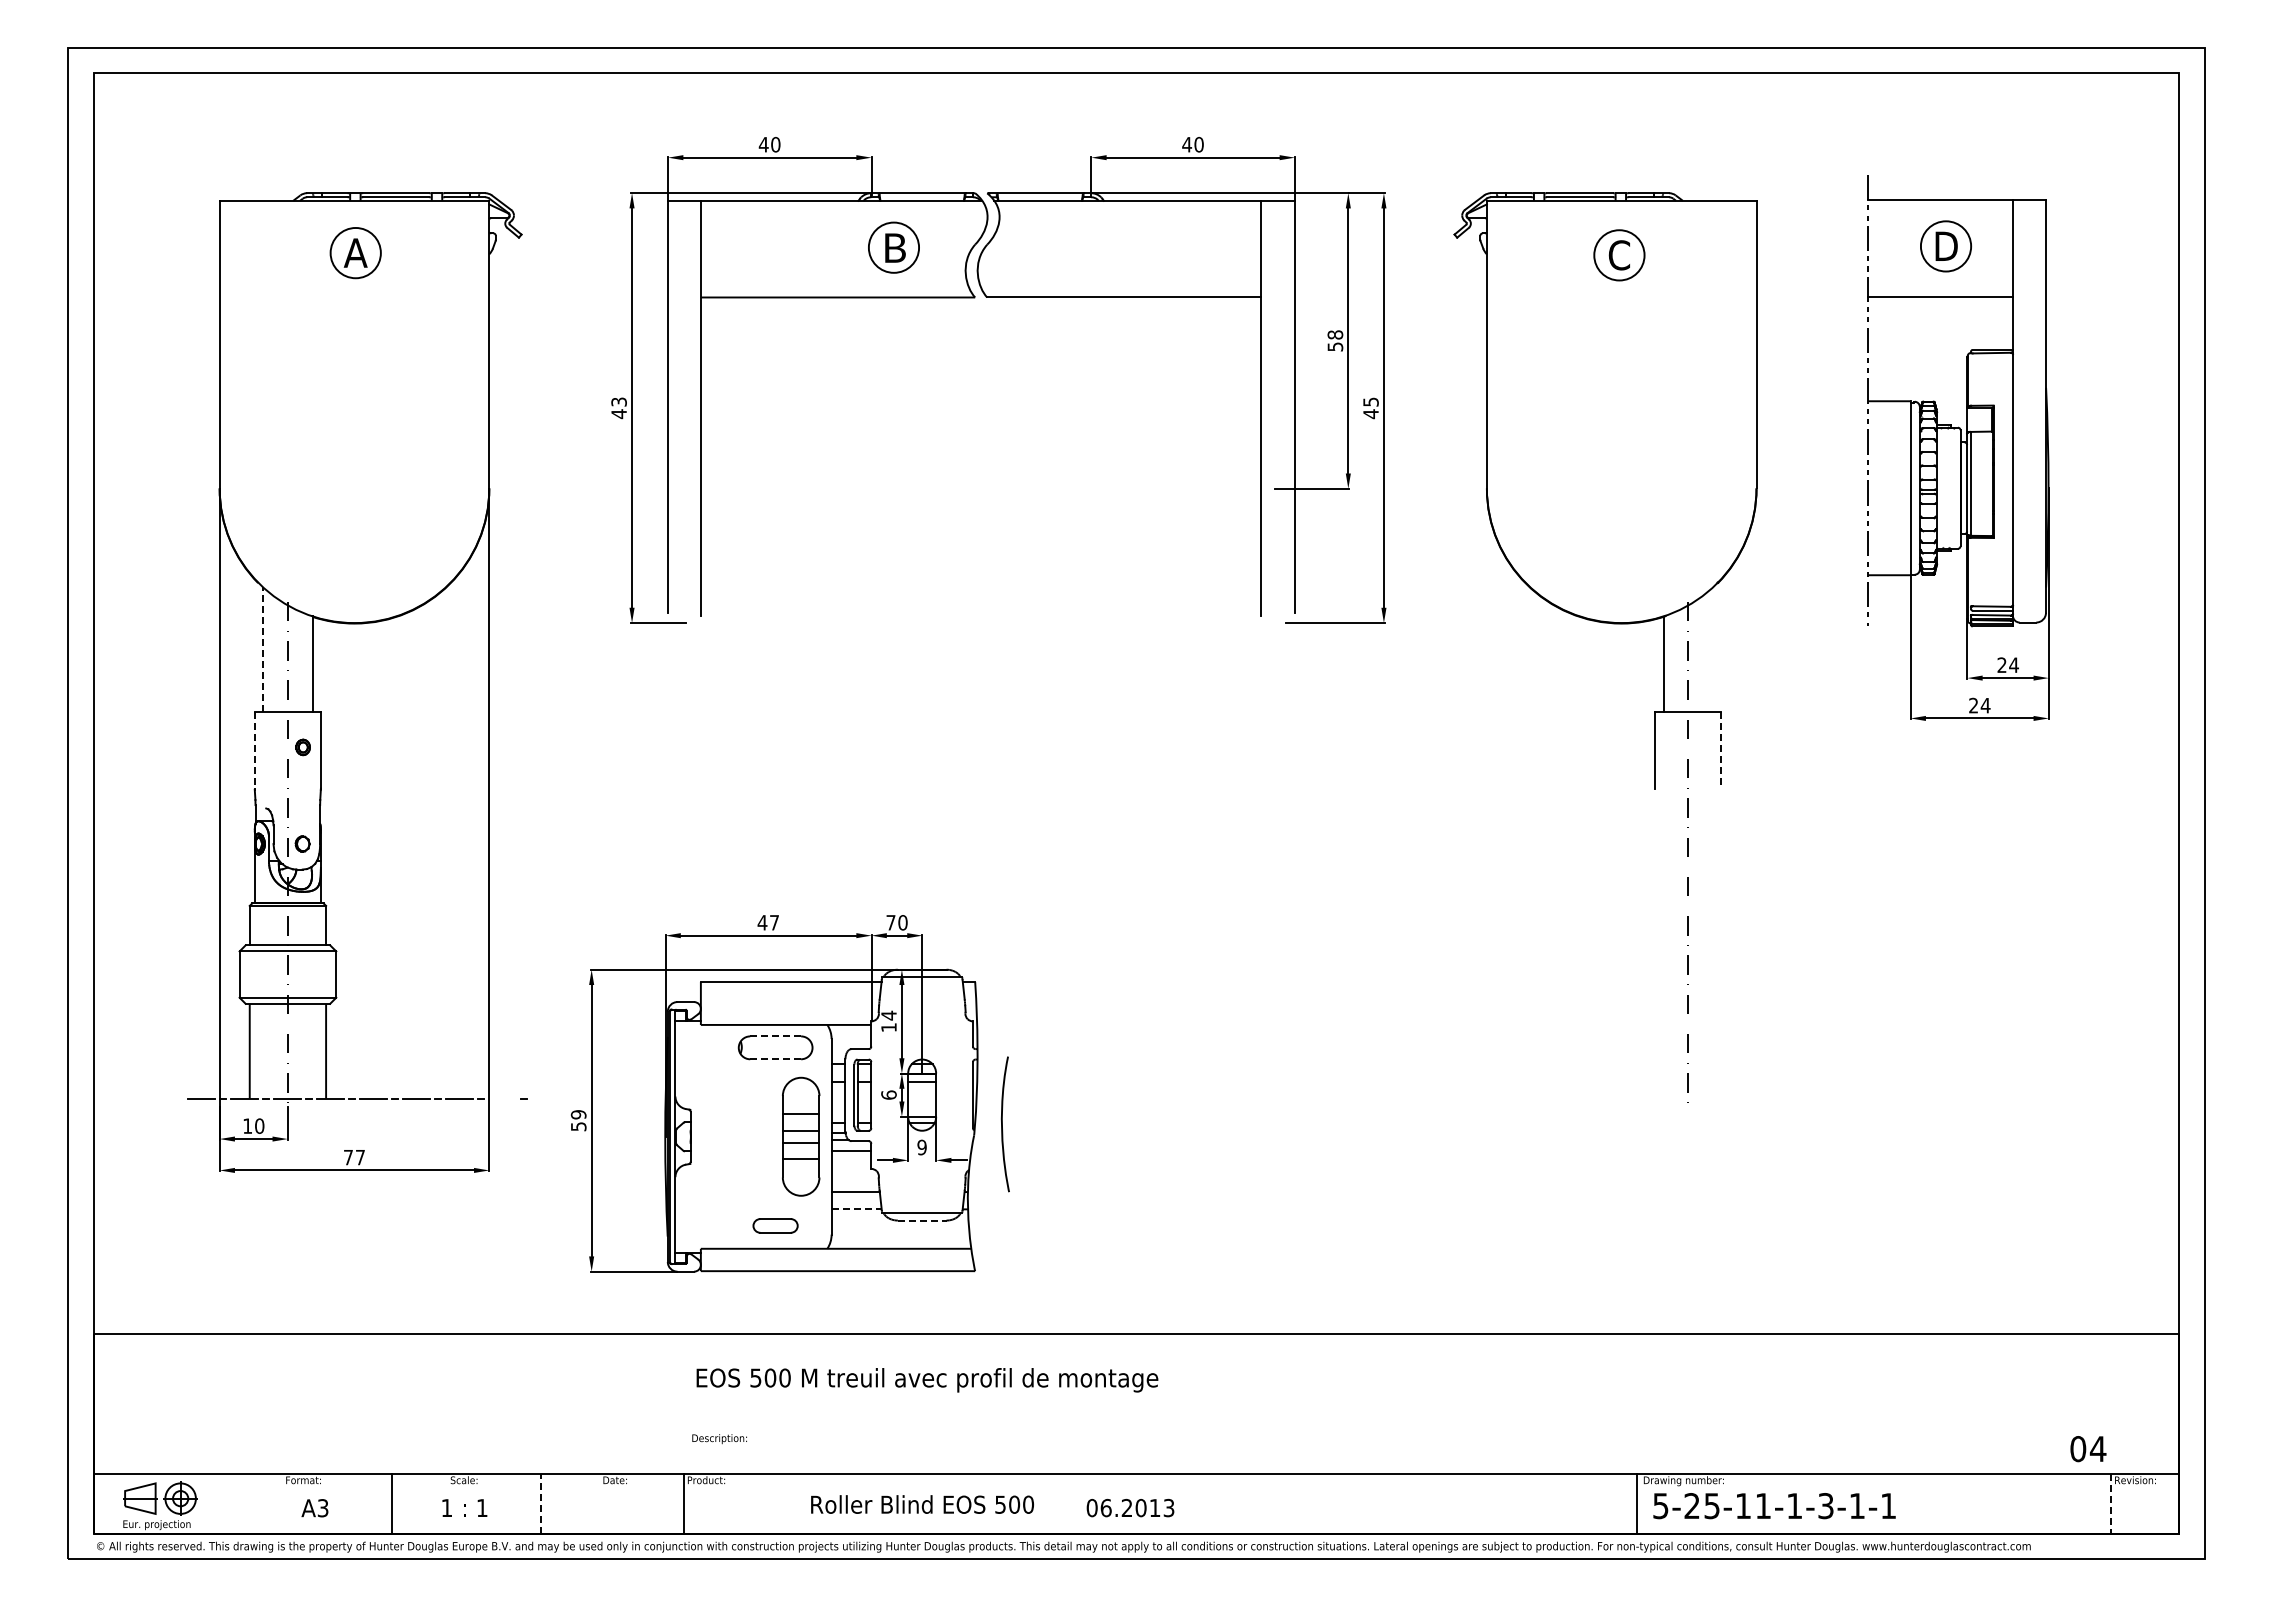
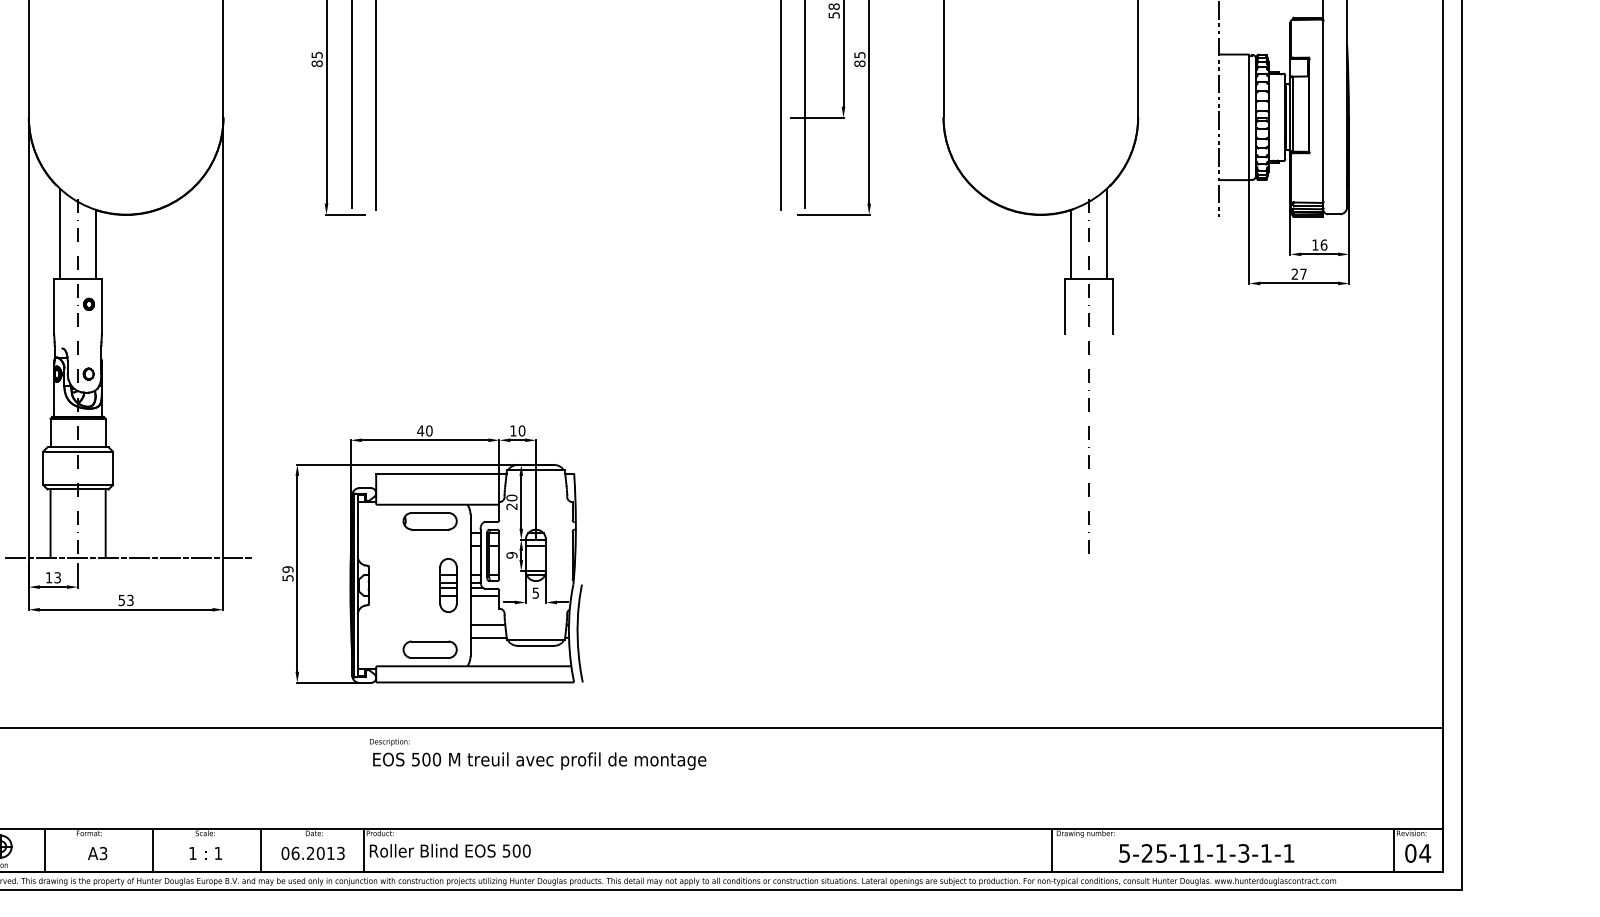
text: (618, 408) -> (316, 59), 43 -> 85
text: (1370, 414) -> (859, 64), 45 -> 85
line: (263, 648) -> (60, 233), dashed -> solid
line: (1713, 649) -> (1107, 233), added
text: (2007, 665) -> (1319, 245), 24 -> 16
text: (1985, 705) -> (1303, 274), 24 -> 27
line: (254, 750) -> (53, 306), dashed -> solid
line: (1721, 750) -> (1112, 306), dashed -> solid
text: (774, 922) -> (429, 430), 47 -> 40
text: (890, 922) -> (513, 430), 70 -> 10
text: (888, 1021) -> (511, 502), 14 -> 20
line: (776, 1036) -> (430, 513), dashed -> solid
line: (775, 1059) -> (430, 529), dashed -> solid
text: (888, 1094) -> (511, 554), 6 -> 9
line: (502, 1098) -> (232, 557), added
curve: (1002, 1124) -> (578, 633), moved
text: (259, 1125) -> (57, 577), 10 -> 13
part: (800, 1136) -> (448, 585), size x0.62
text: (921, 1146) -> (535, 592), 9 -> 5
text: (354, 1157) -> (126, 600), 77 -> 53
line: (857, 1209) -> (489, 637), dashed -> solid
line: (922, 1220) -> (536, 645), dashed -> solid
part: (775, 1225) -> (430, 649), size x1.67
text: (719, 1439) -> (389, 742), moved
text: (2088, 1449) -> (1418, 853), moved
line: (242, 1503) -> (45, 850), added
line: (540, 1503) -> (260, 850), dashed -> solid
line: (2110, 1503) -> (1393, 850), dashed -> solid
text: (922, 1504) -> (450, 850), moved
text: (1774, 1506) -> (1206, 853), moved
text: (1130, 1507) -> (313, 853), moved

